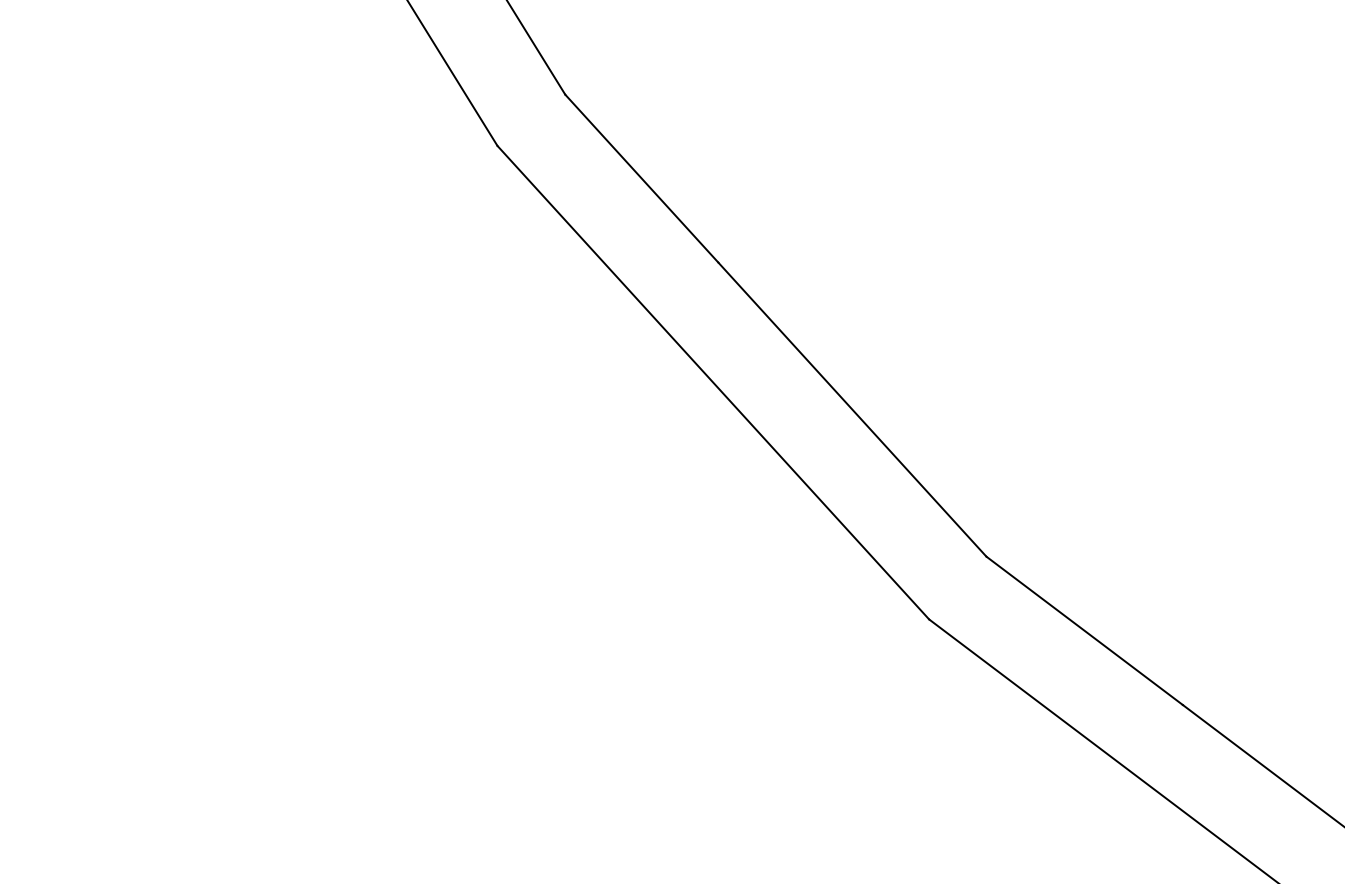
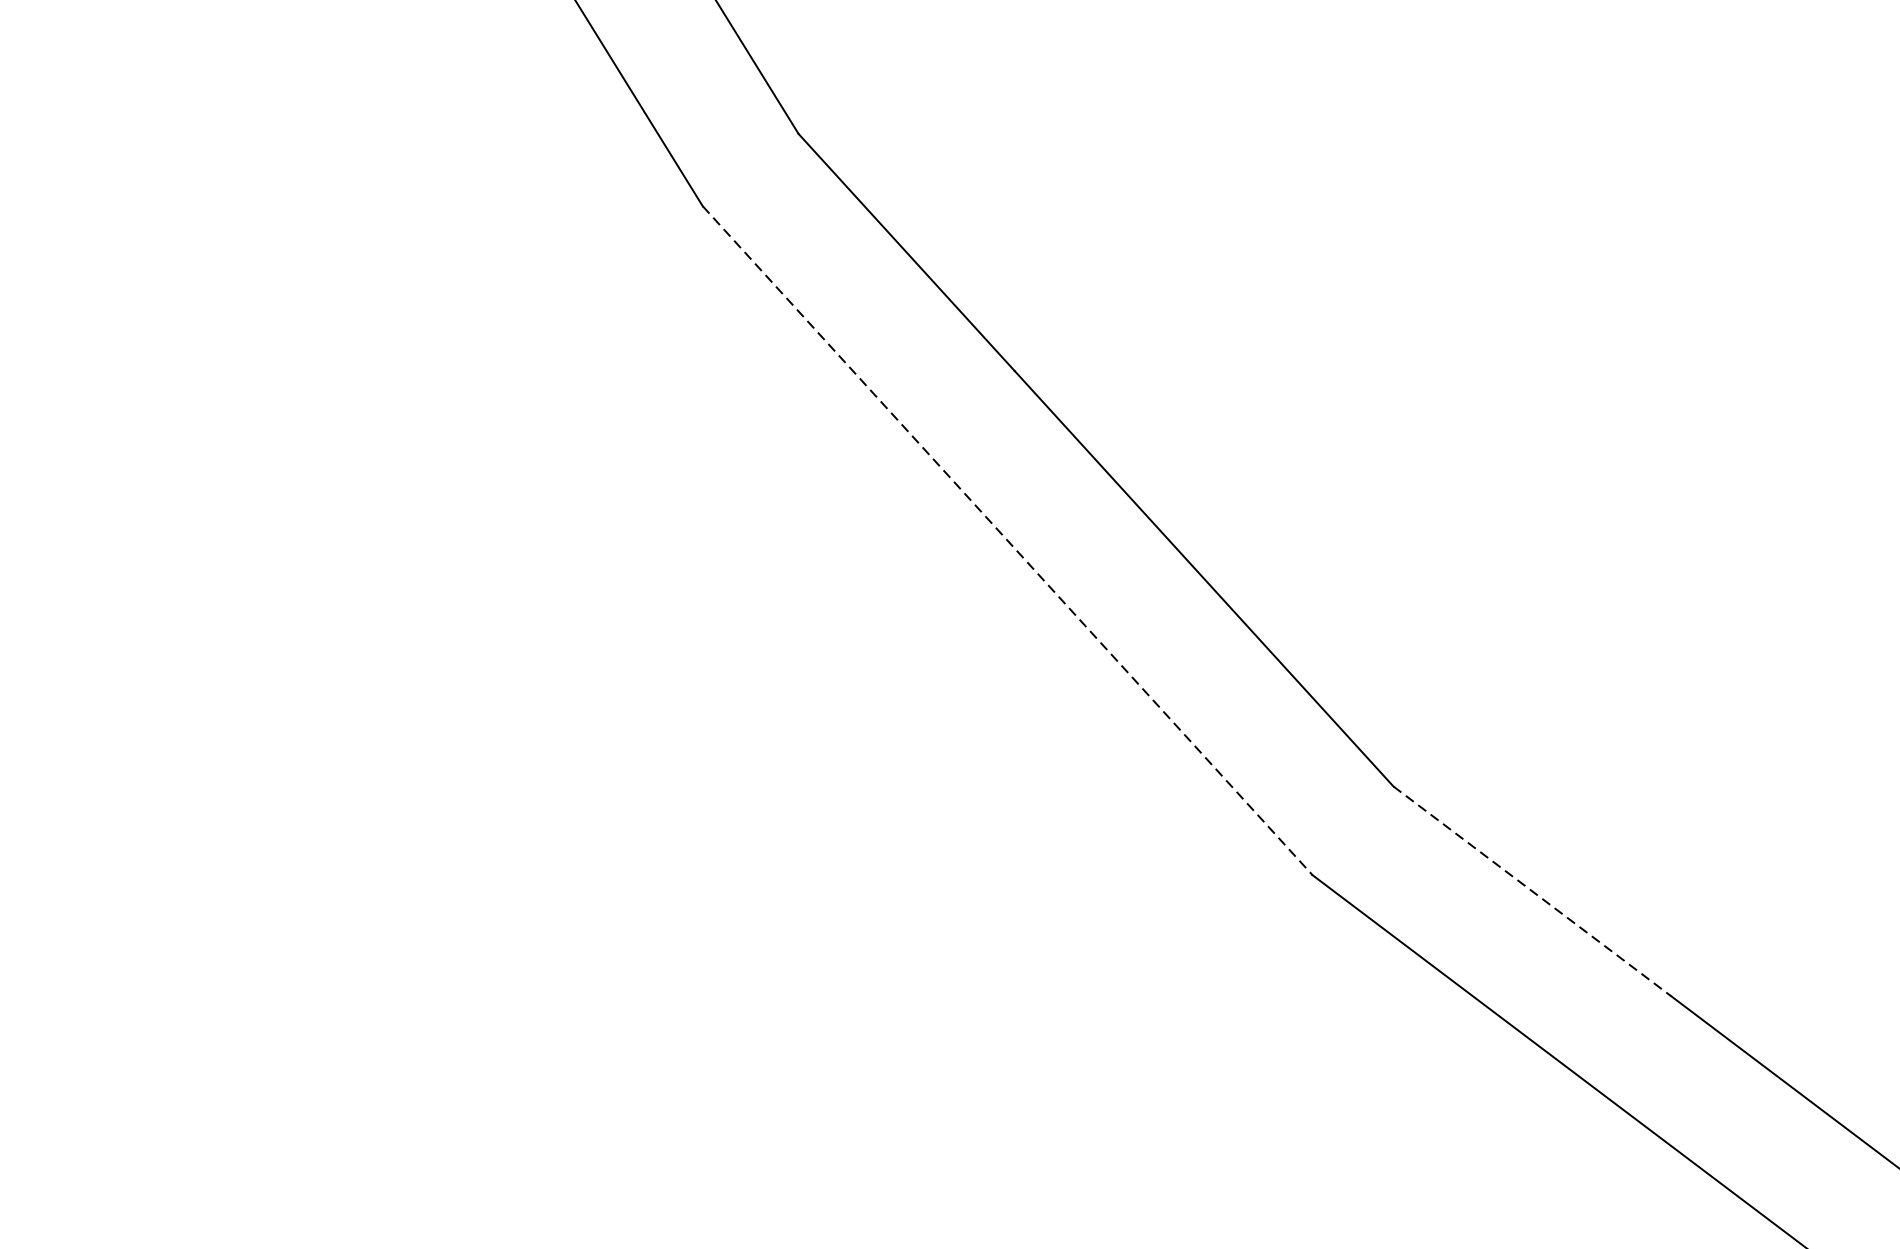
line: (713, 383) -> (1007, 541), solid -> dashed
line: (1085, 631) -> (1533, 892), solid -> dashed

